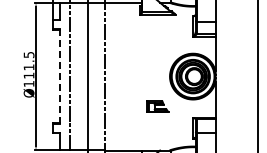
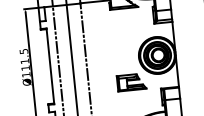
line: (59, 77) -> (50, 67), dashed -> solid
part: (157, 106) -> (131, 82), size x1.67

